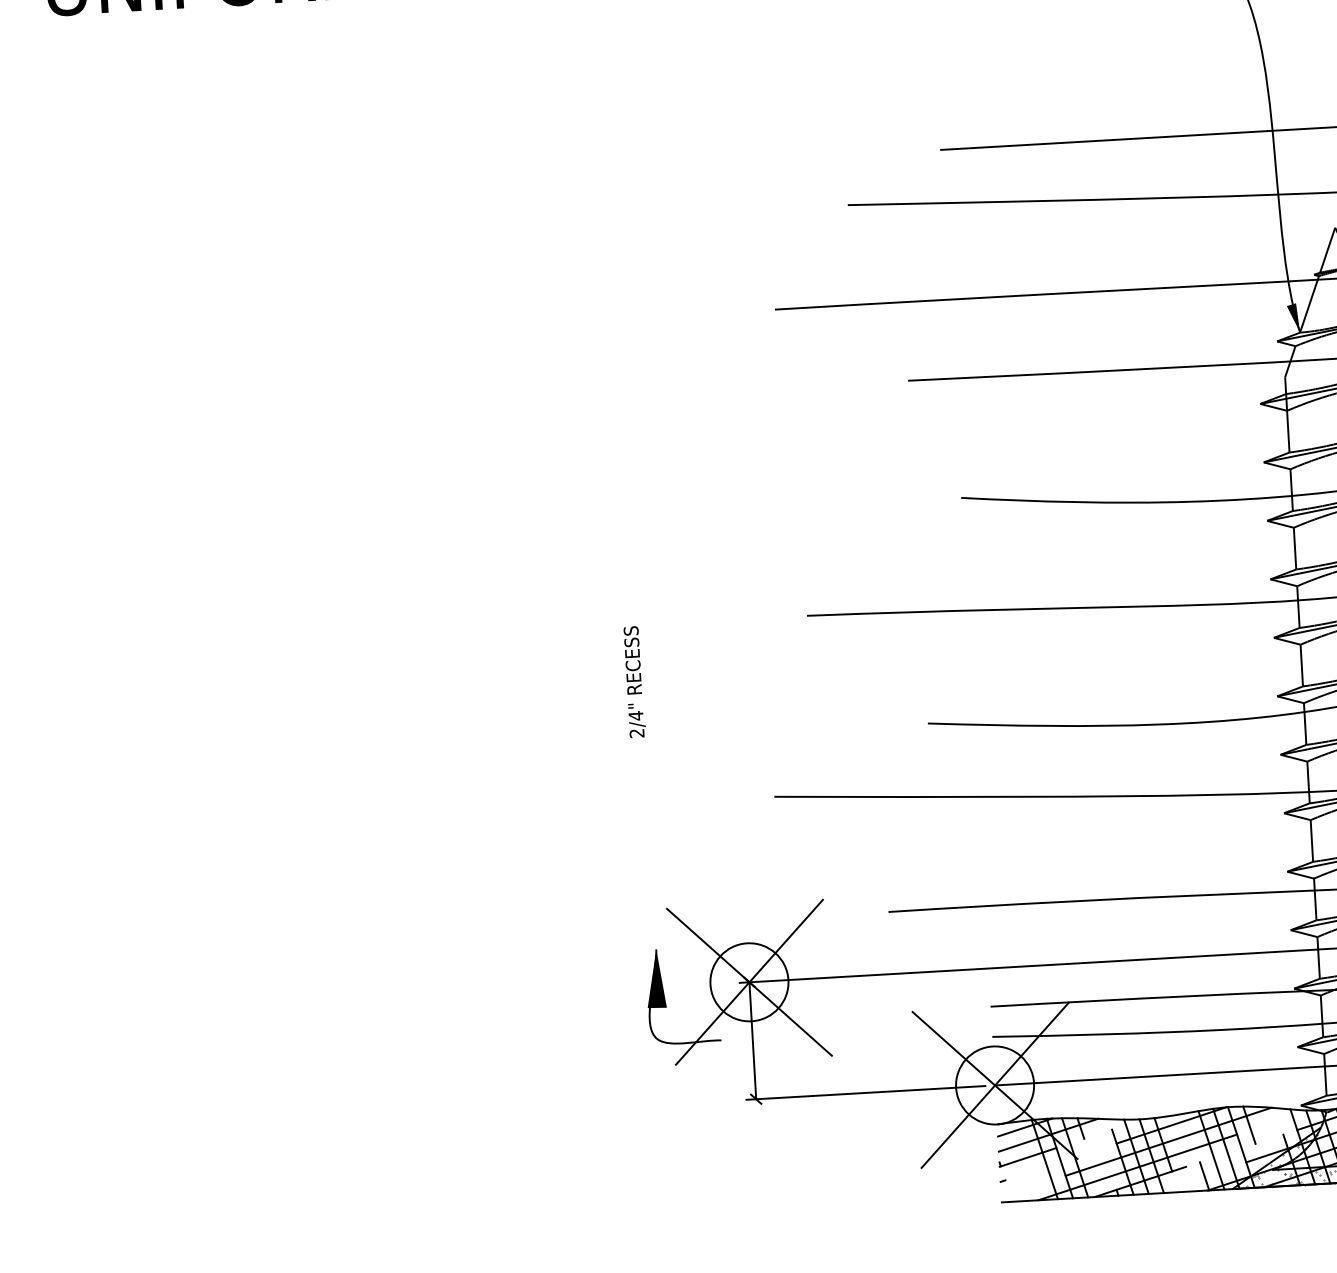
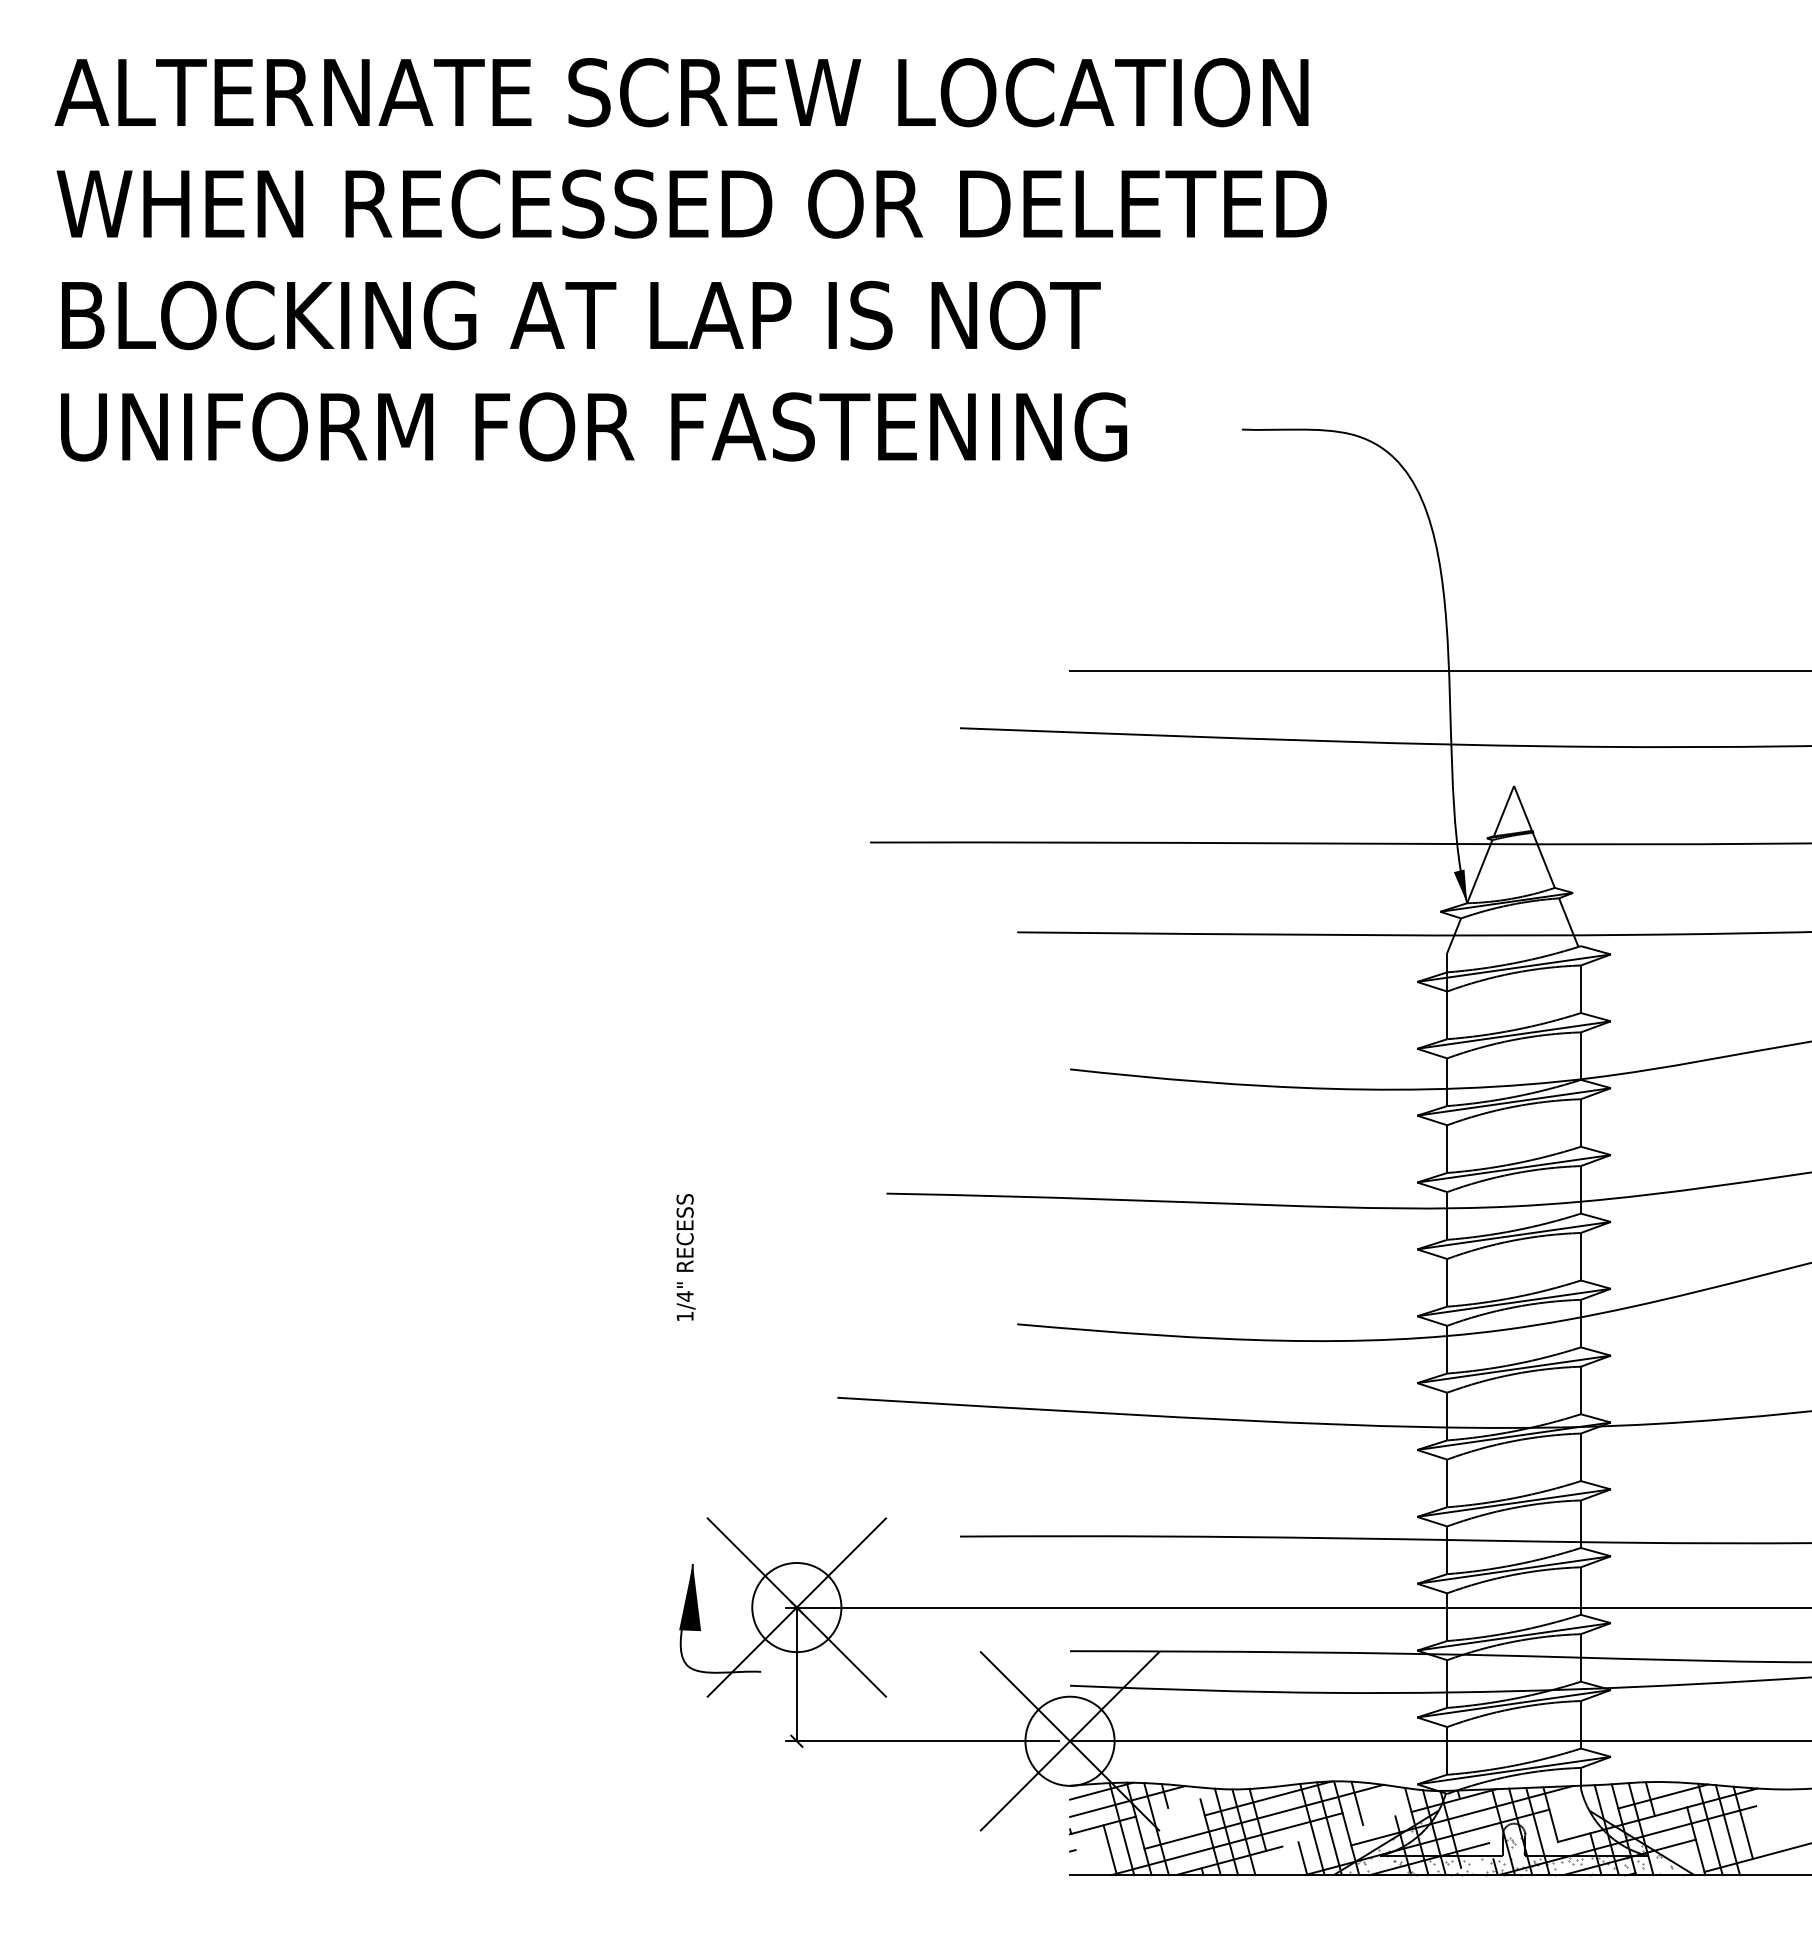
text: (636, 733) -> (684, 1316), 2/4" -> 1/4"
line: (1035, 1178) -> (1109, 1850), added

